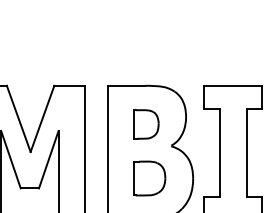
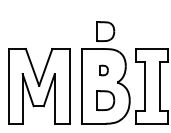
part: (149, 54) -> (105, 31), added
part: (146, 124) -> (103, 70), size x0.6

